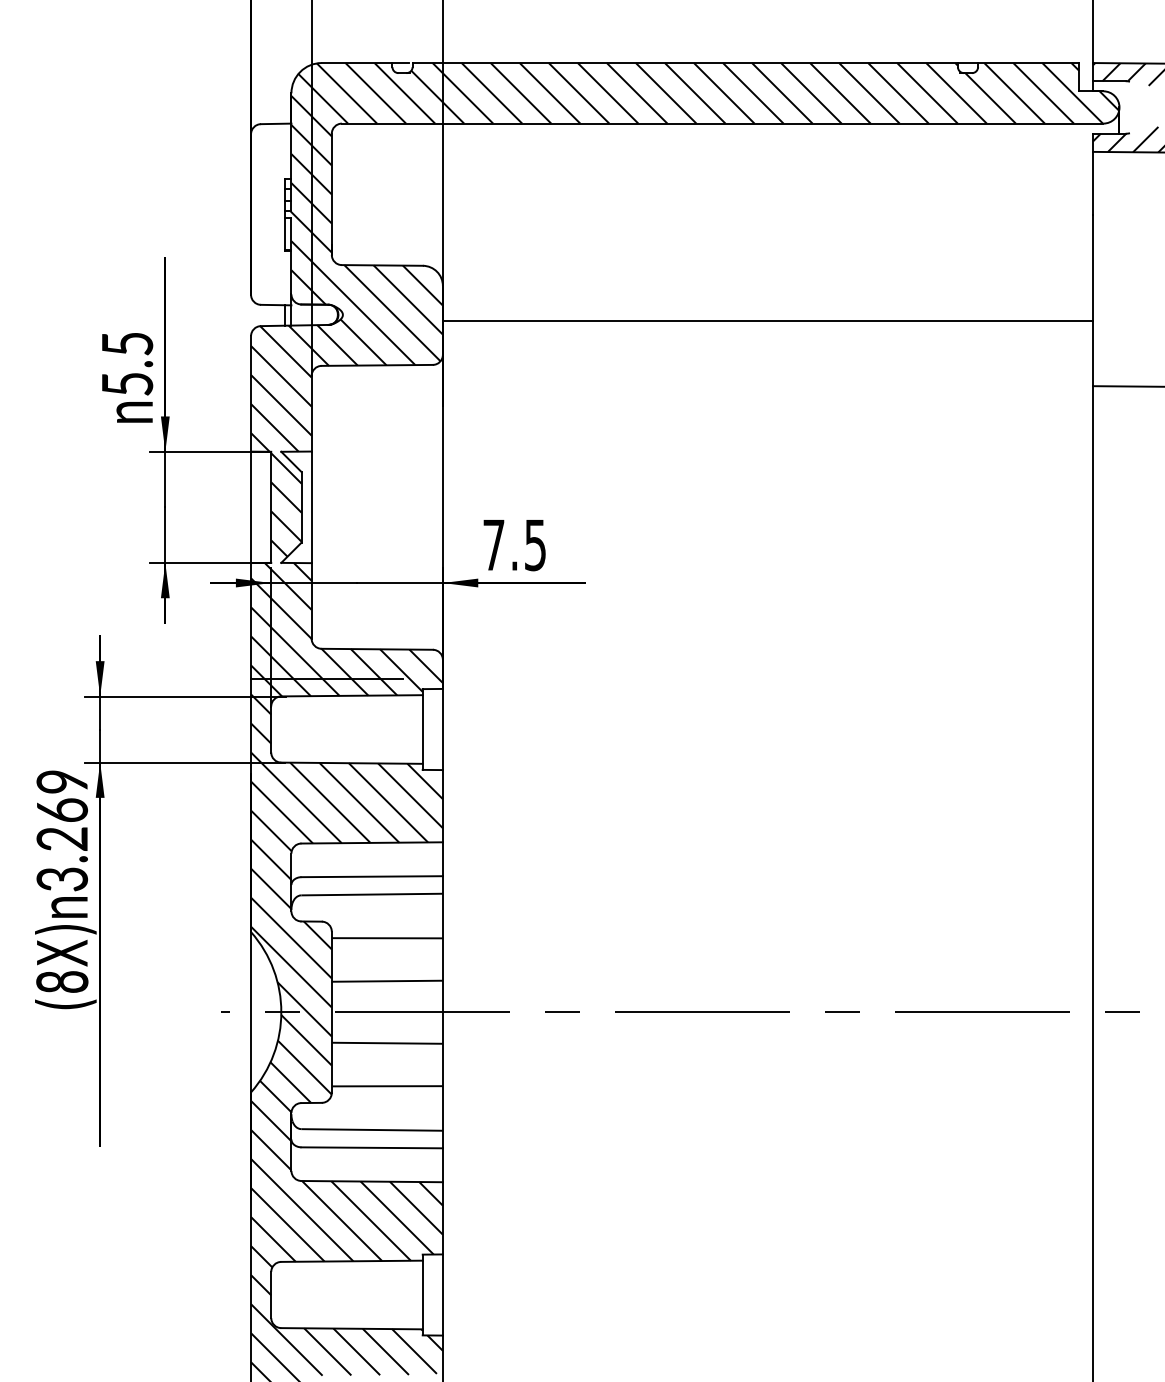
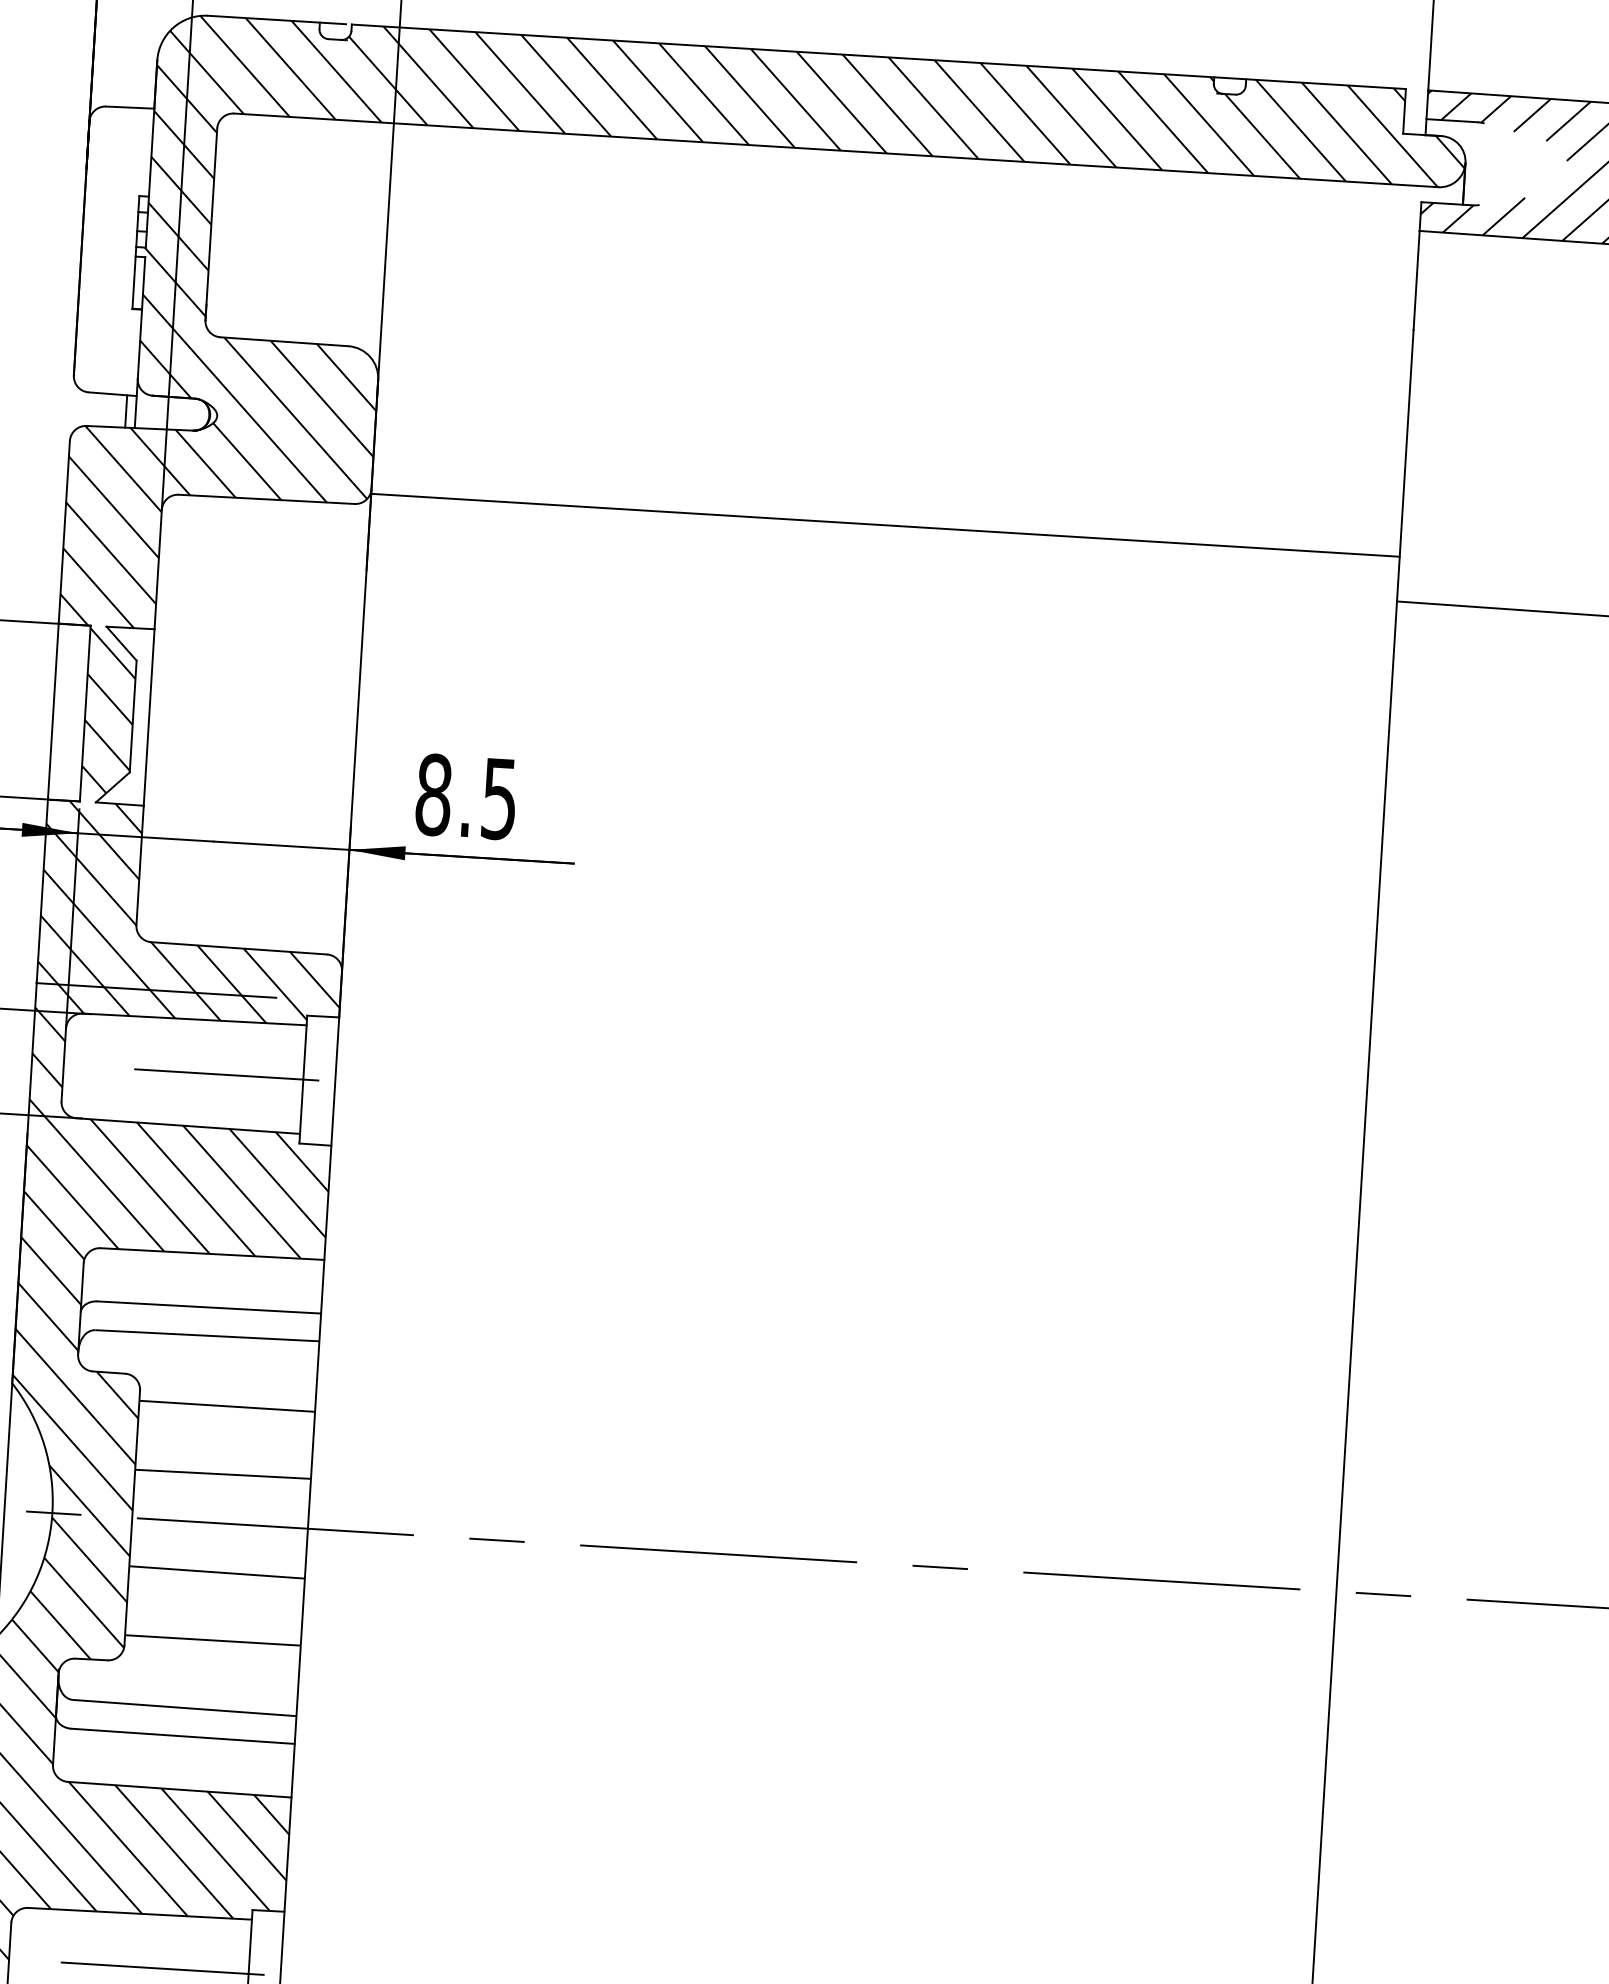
line: (767, 320) -> (884, 524), moved
text: (493, 545) -> (433, 795), 7.5 -> 8.5
line: (373, 729) -> (225, 1074), added
line: (367, 1295) -> (161, 1969), added

